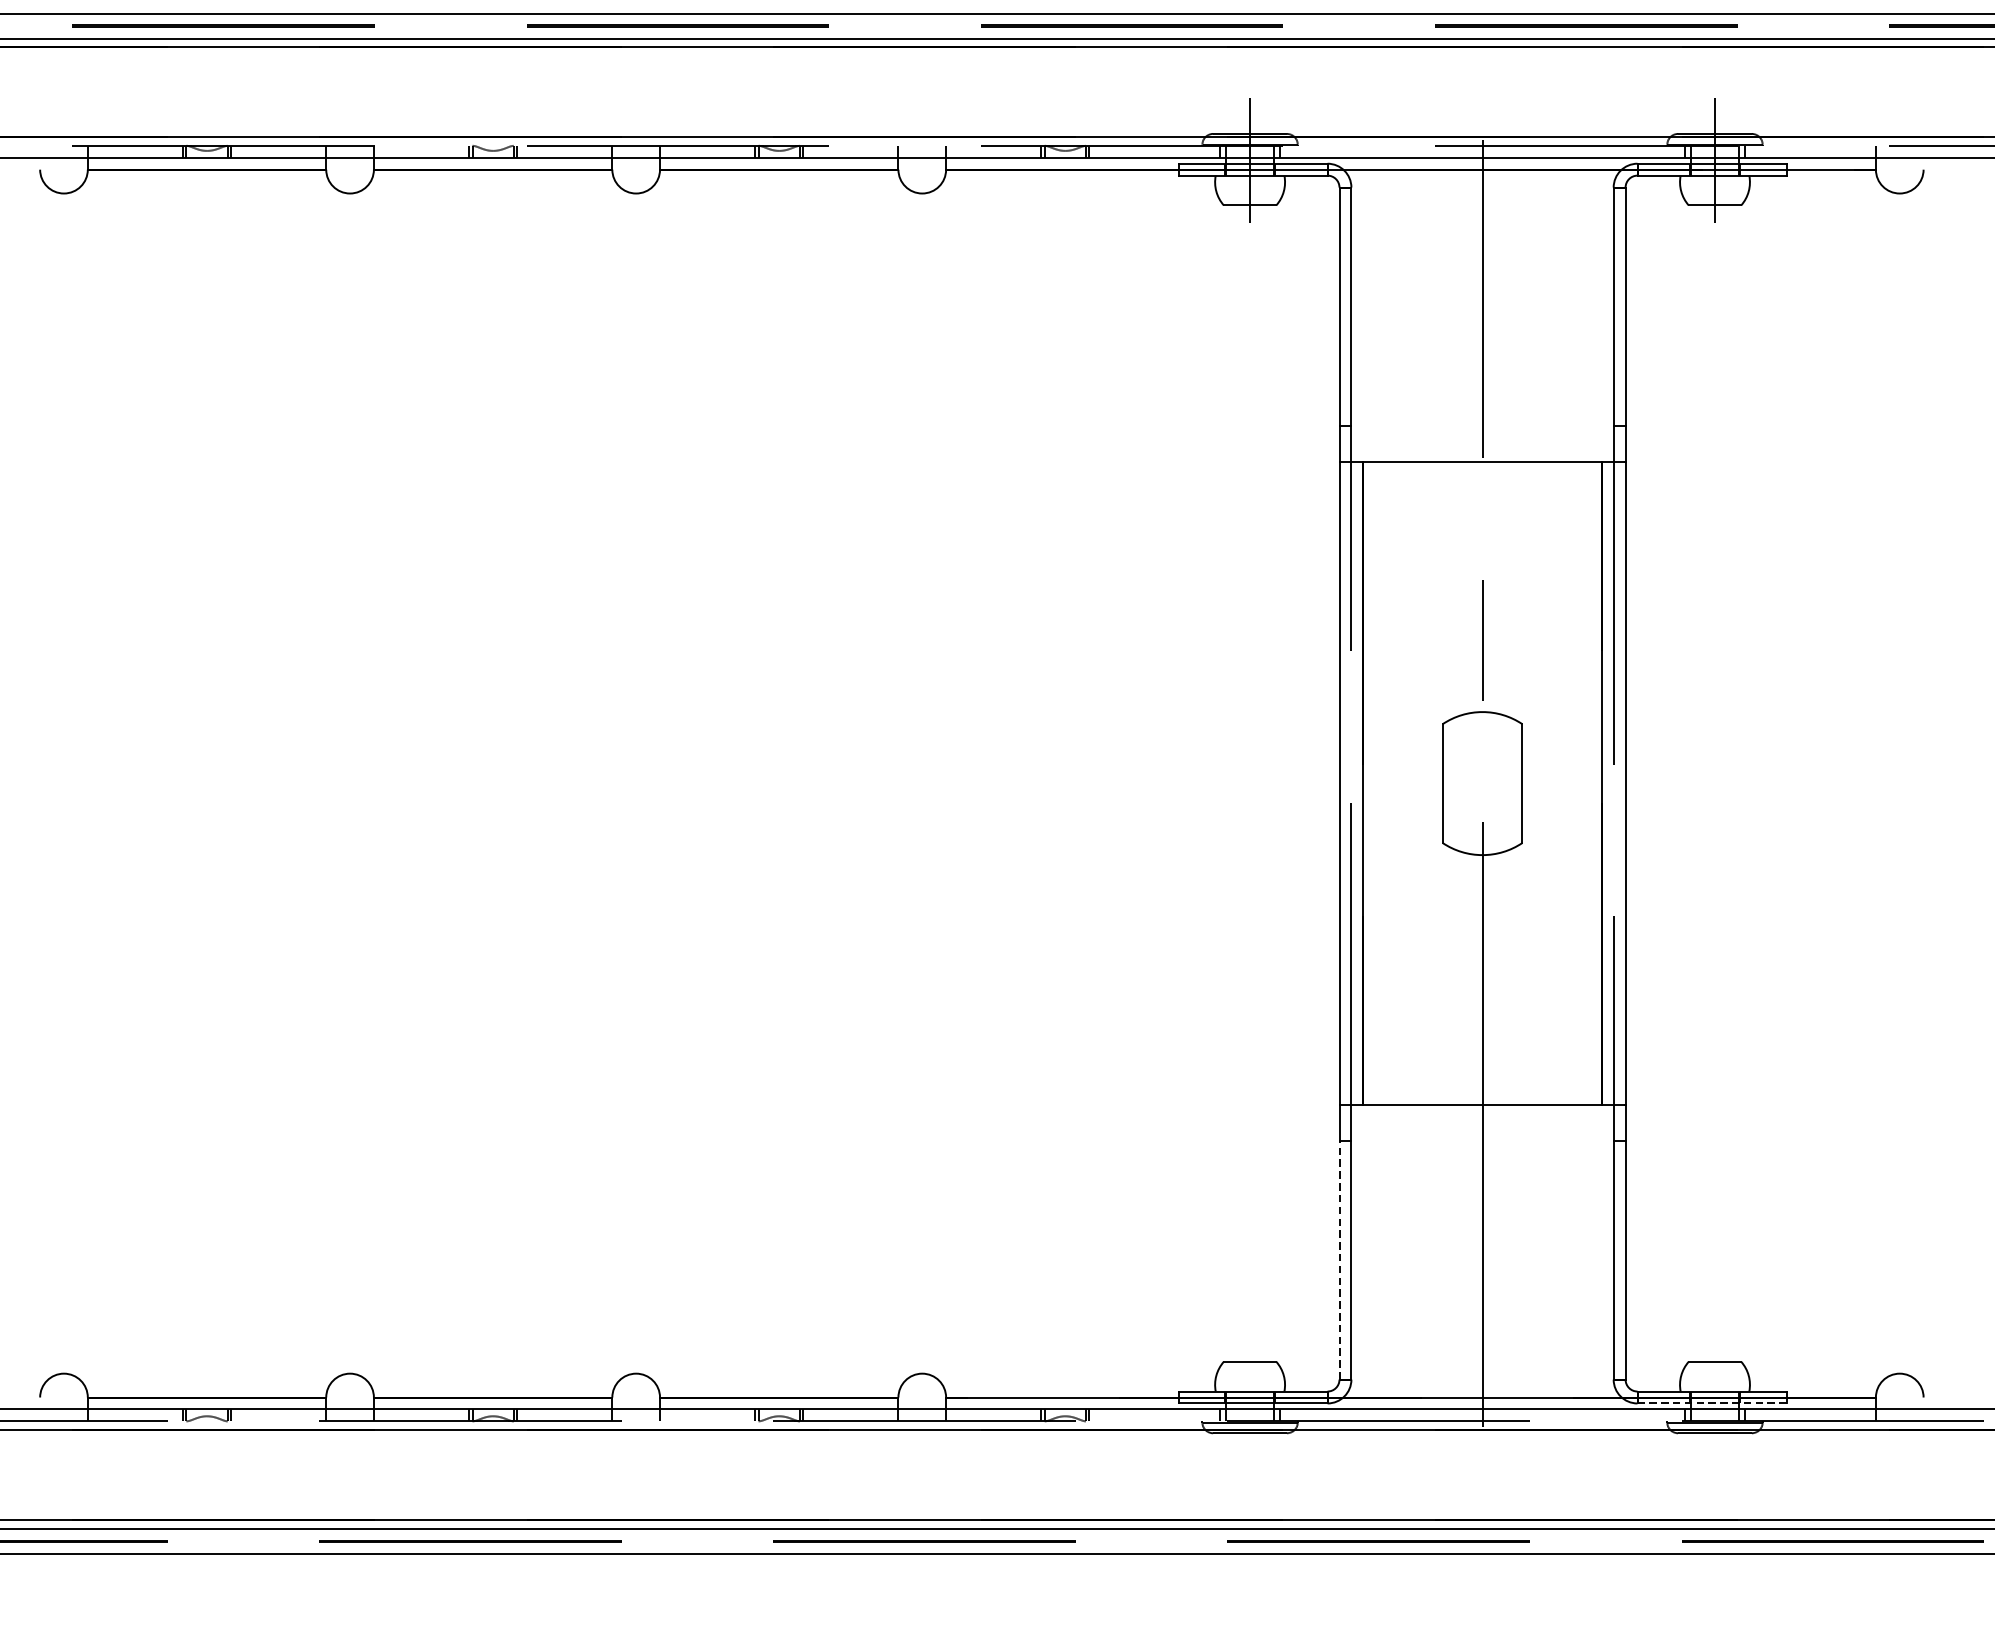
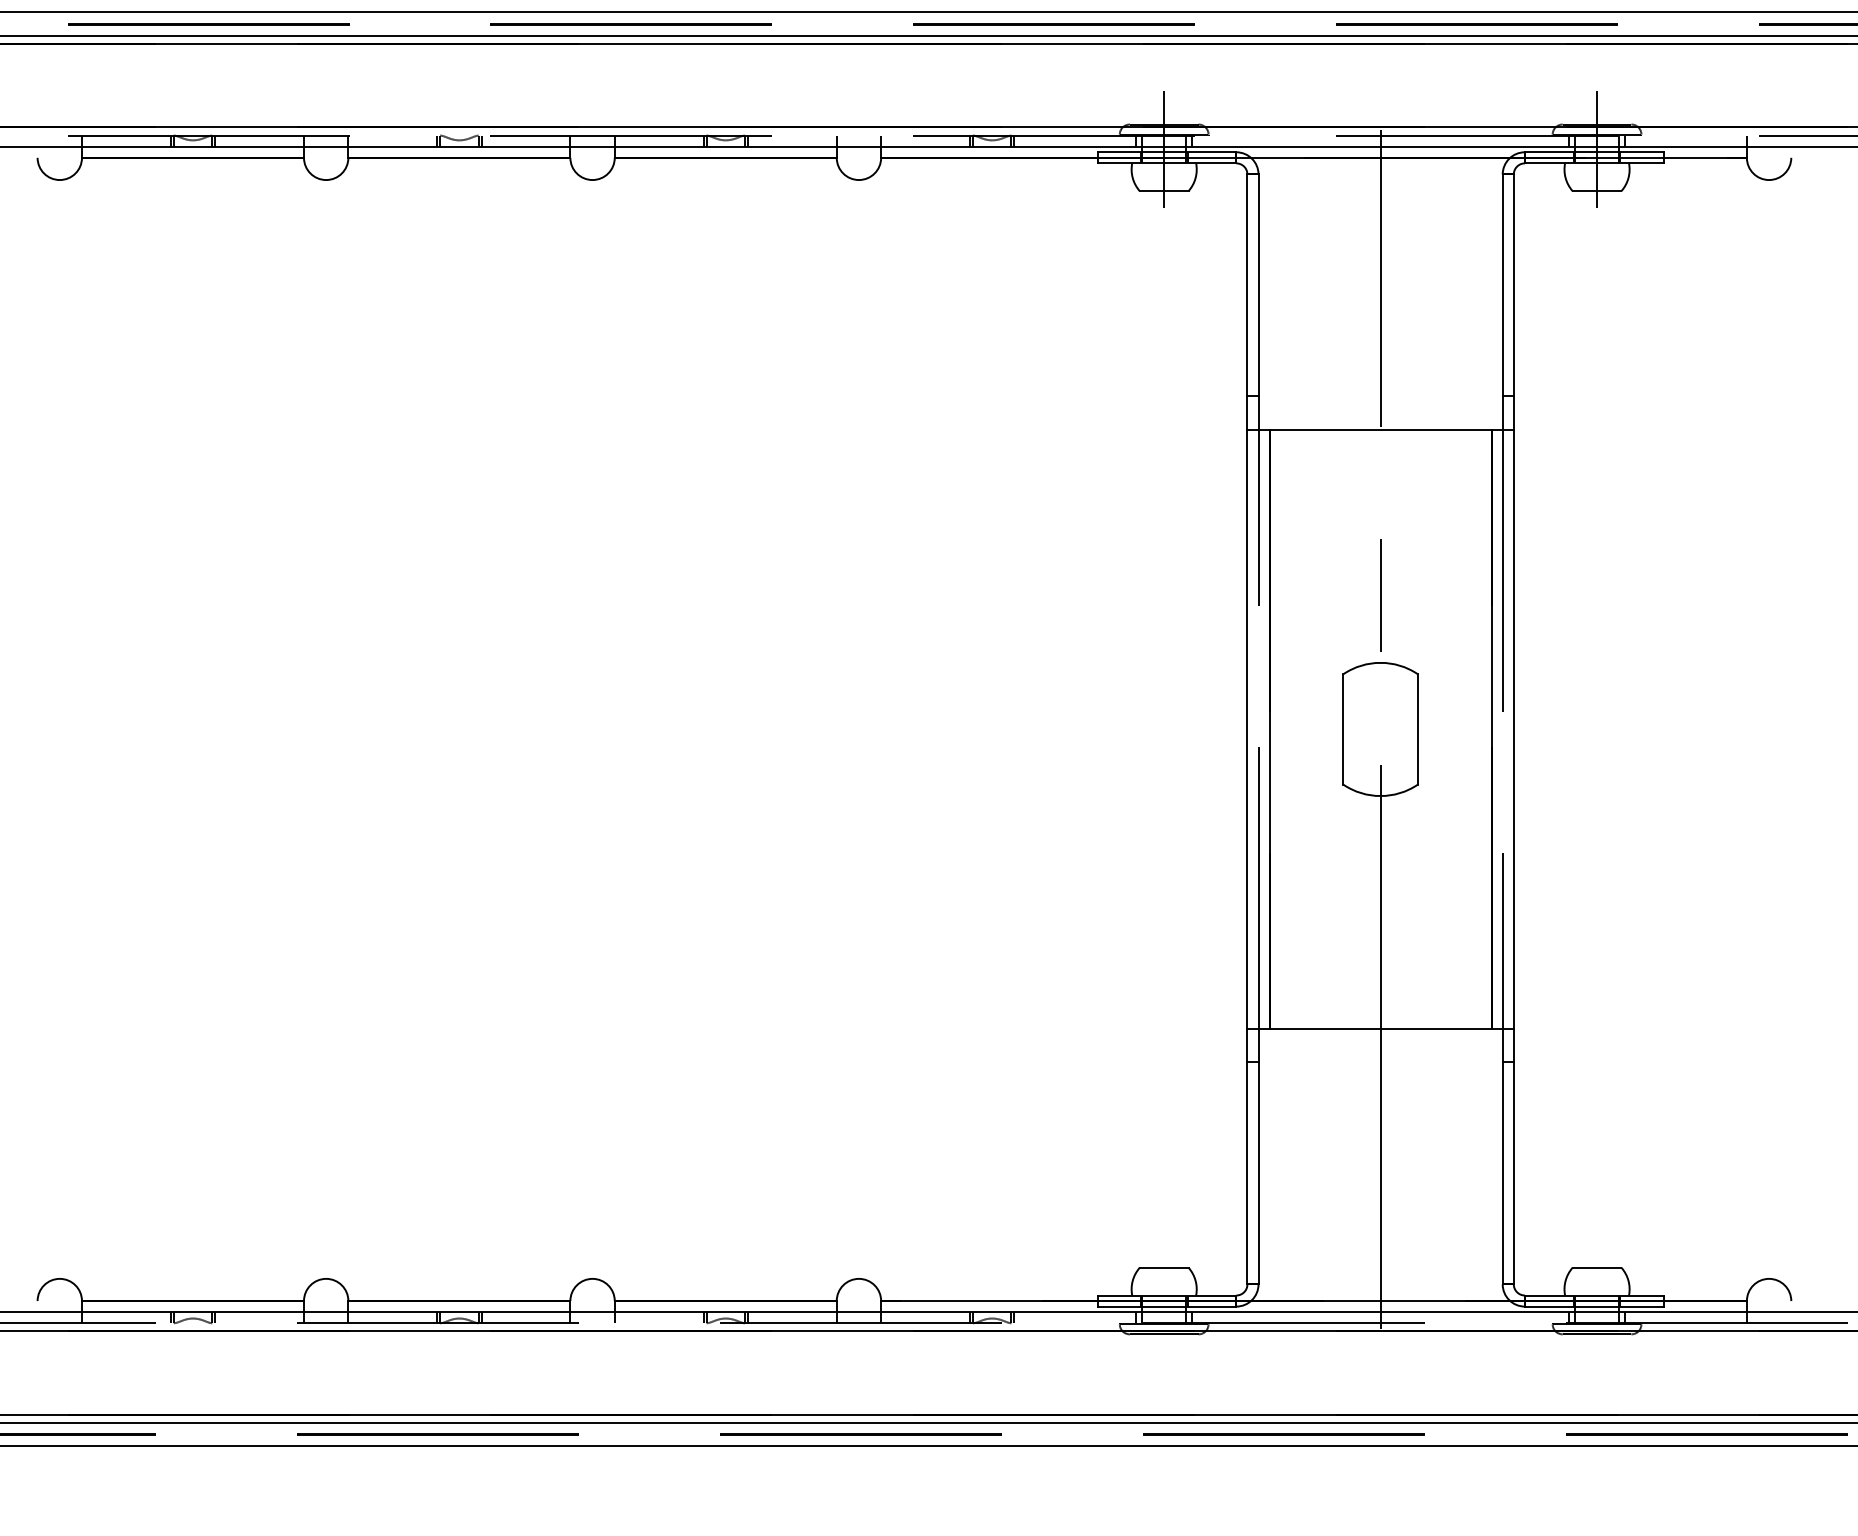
line: (1339, 1260) -> (1247, 1173), dashed -> solid
line: (1712, 1403) -> (1594, 1306), dashed -> solid

